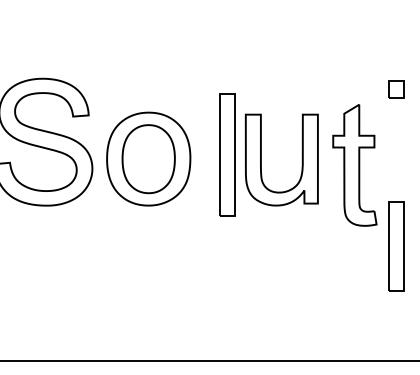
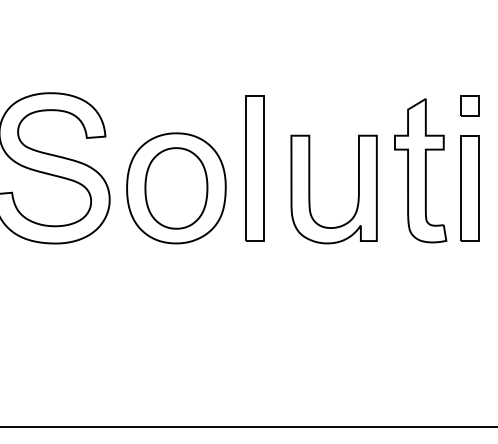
part: (226, 154) -> (254, 168), moved
part: (354, 165) -> (420, 170), moved
part: (396, 247) -> (469, 188), moved

